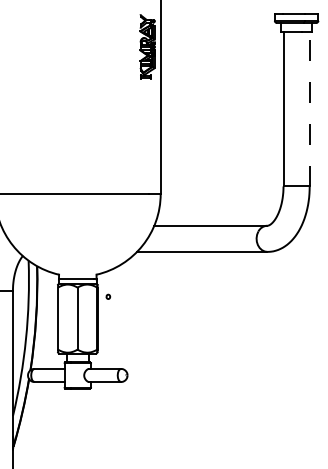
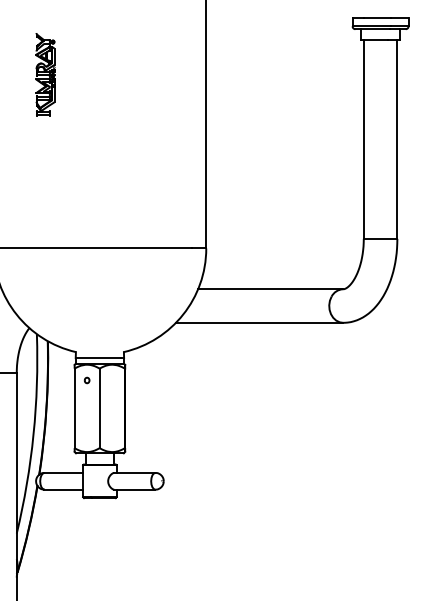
part: (147, 46) -> (45, 74), moved
line: (309, 108) -> (397, 139), dashed -> solid
part: (107, 296) -> (86, 380), moved

